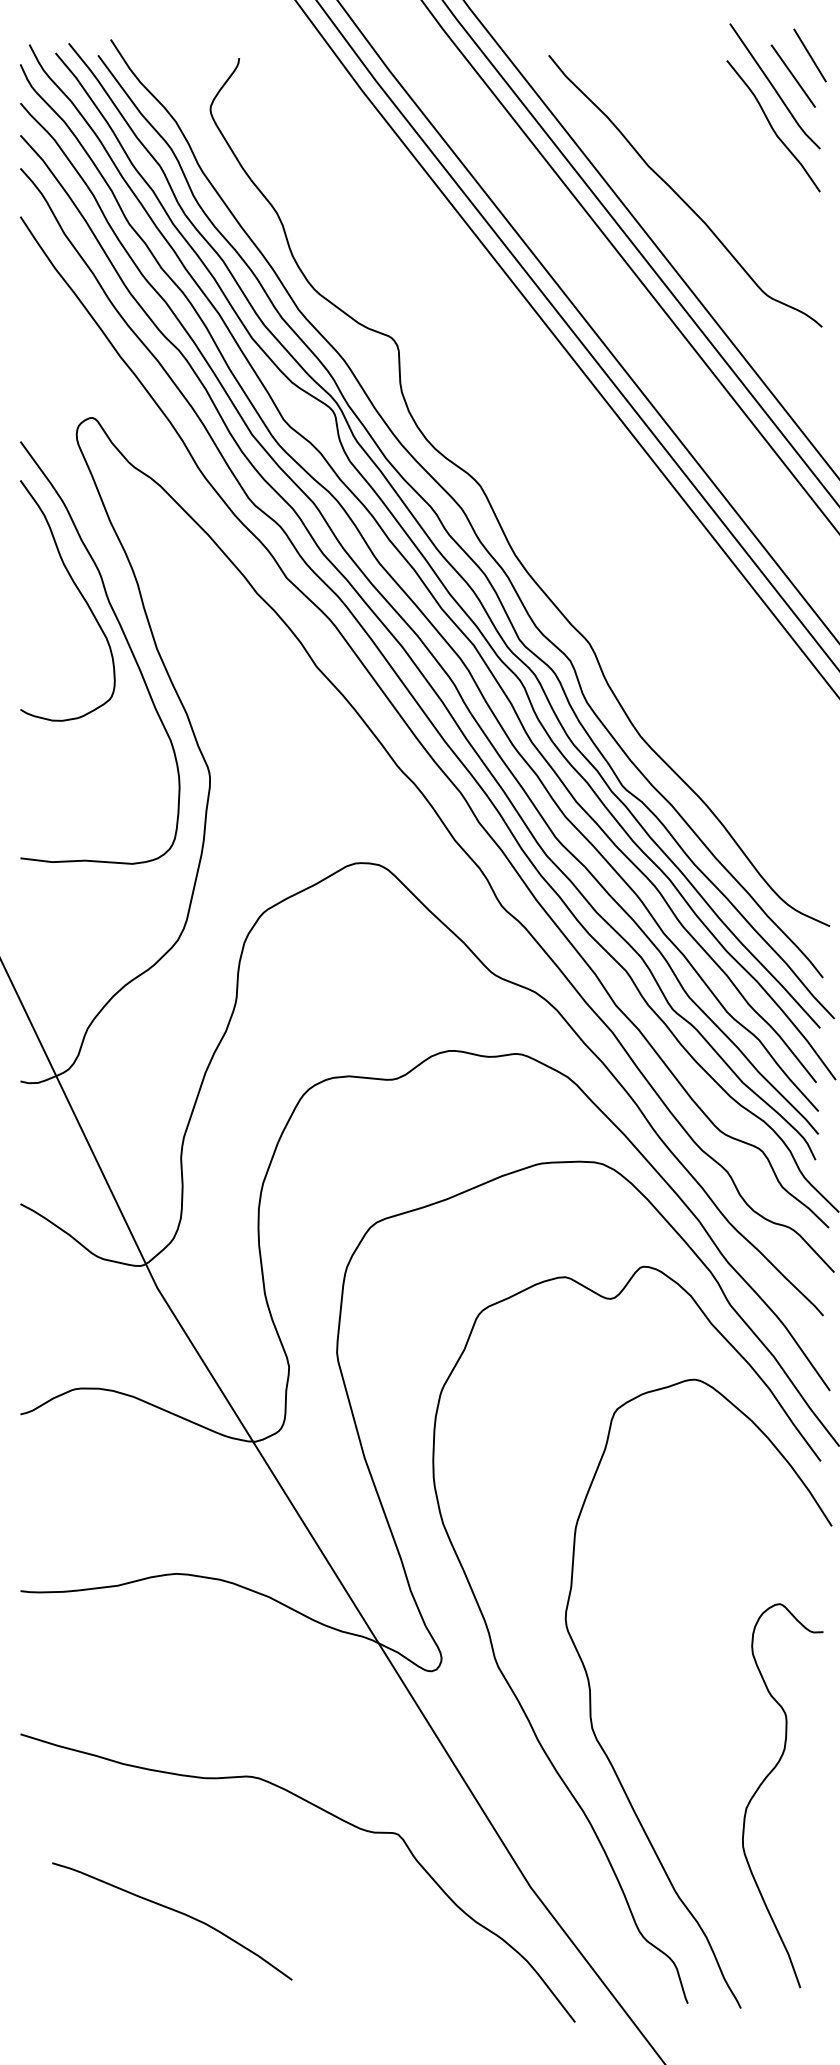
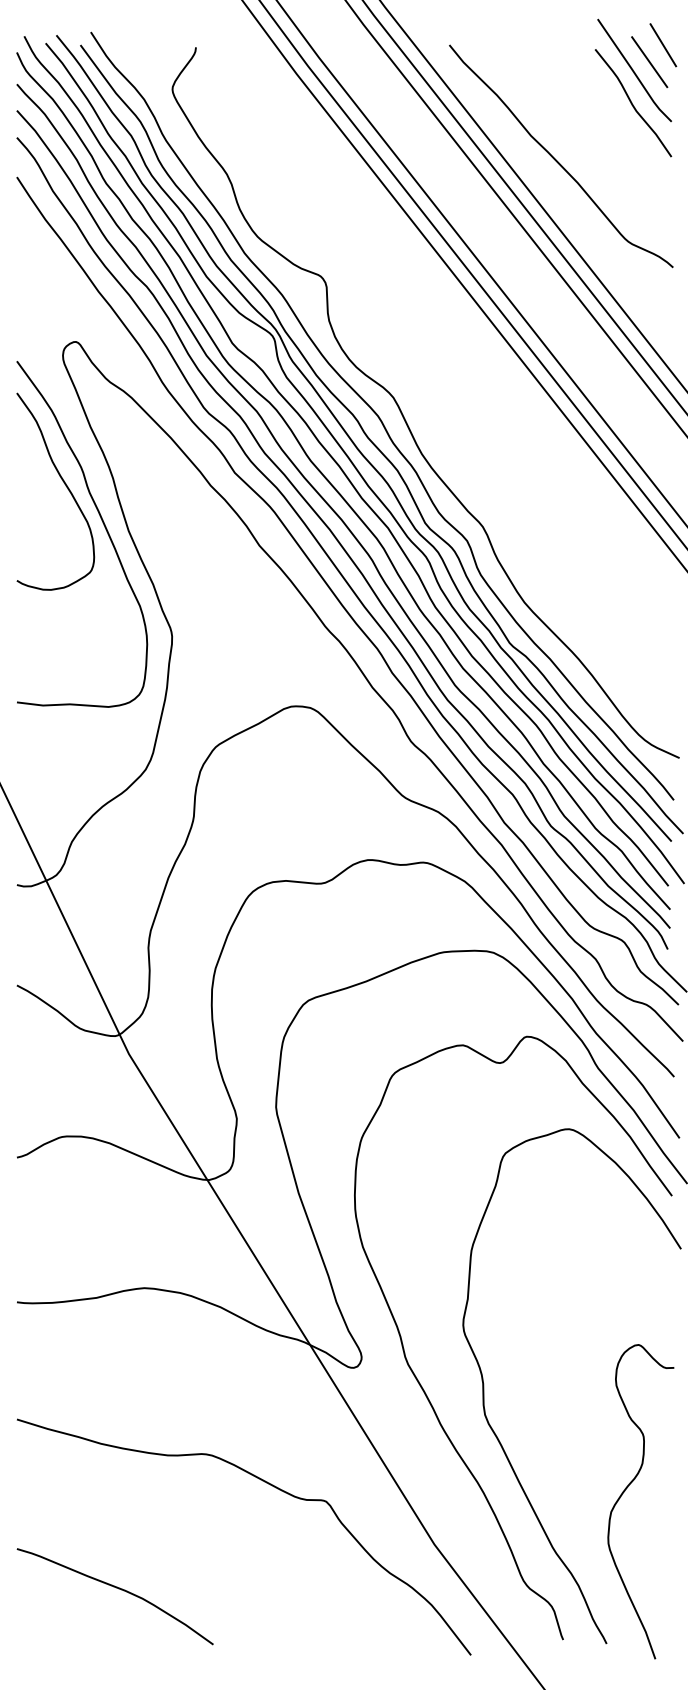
curve: (763, 1783) -> (625, 1491), moved
curve: (176, 1912) -> (118, 1589), moved

